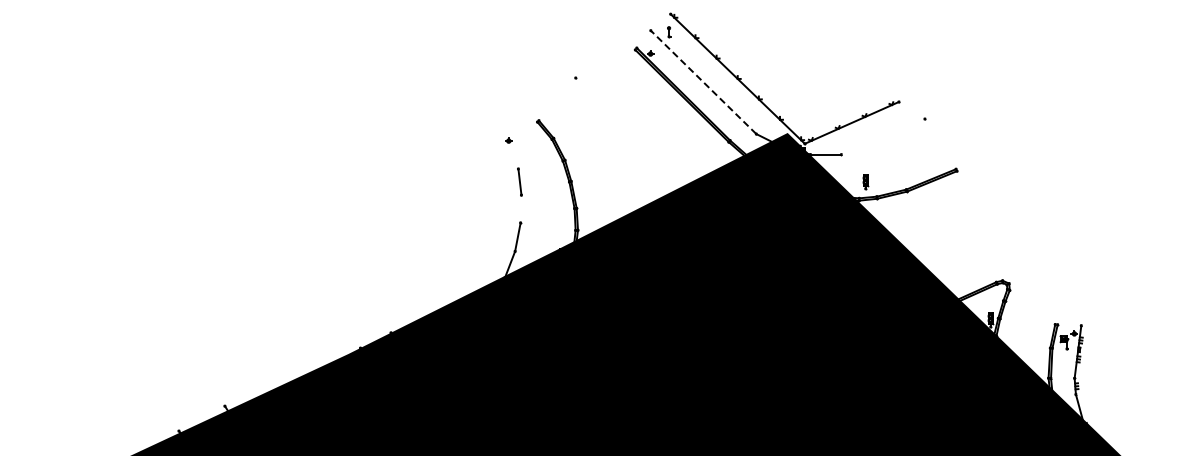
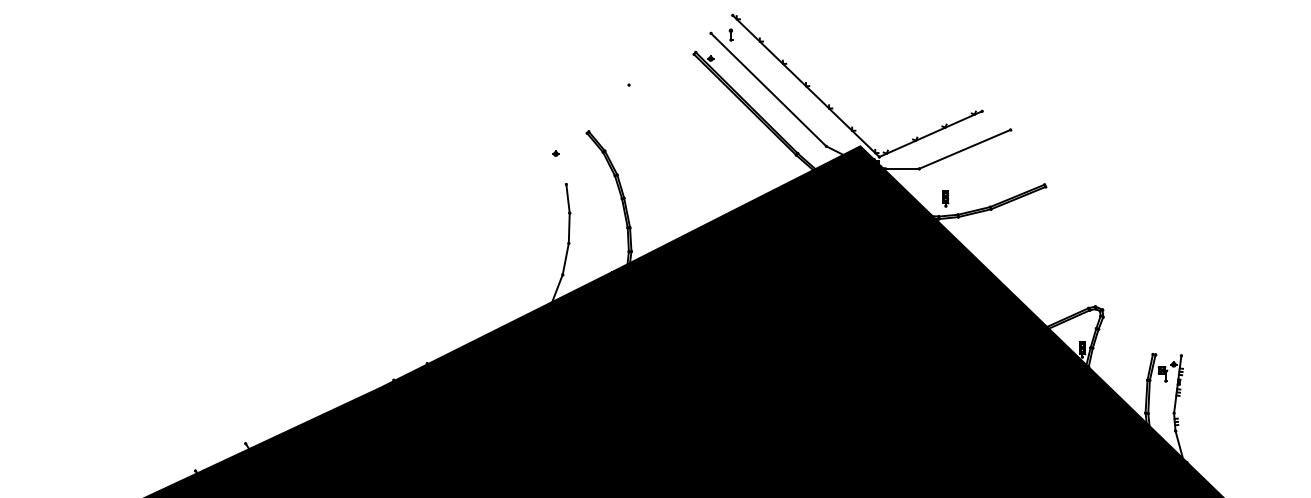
line: (703, 82) -> (768, 90), dashed -> solid
line: (882, 136) -> (964, 149), added
line: (520, 208) -> (568, 227), added

